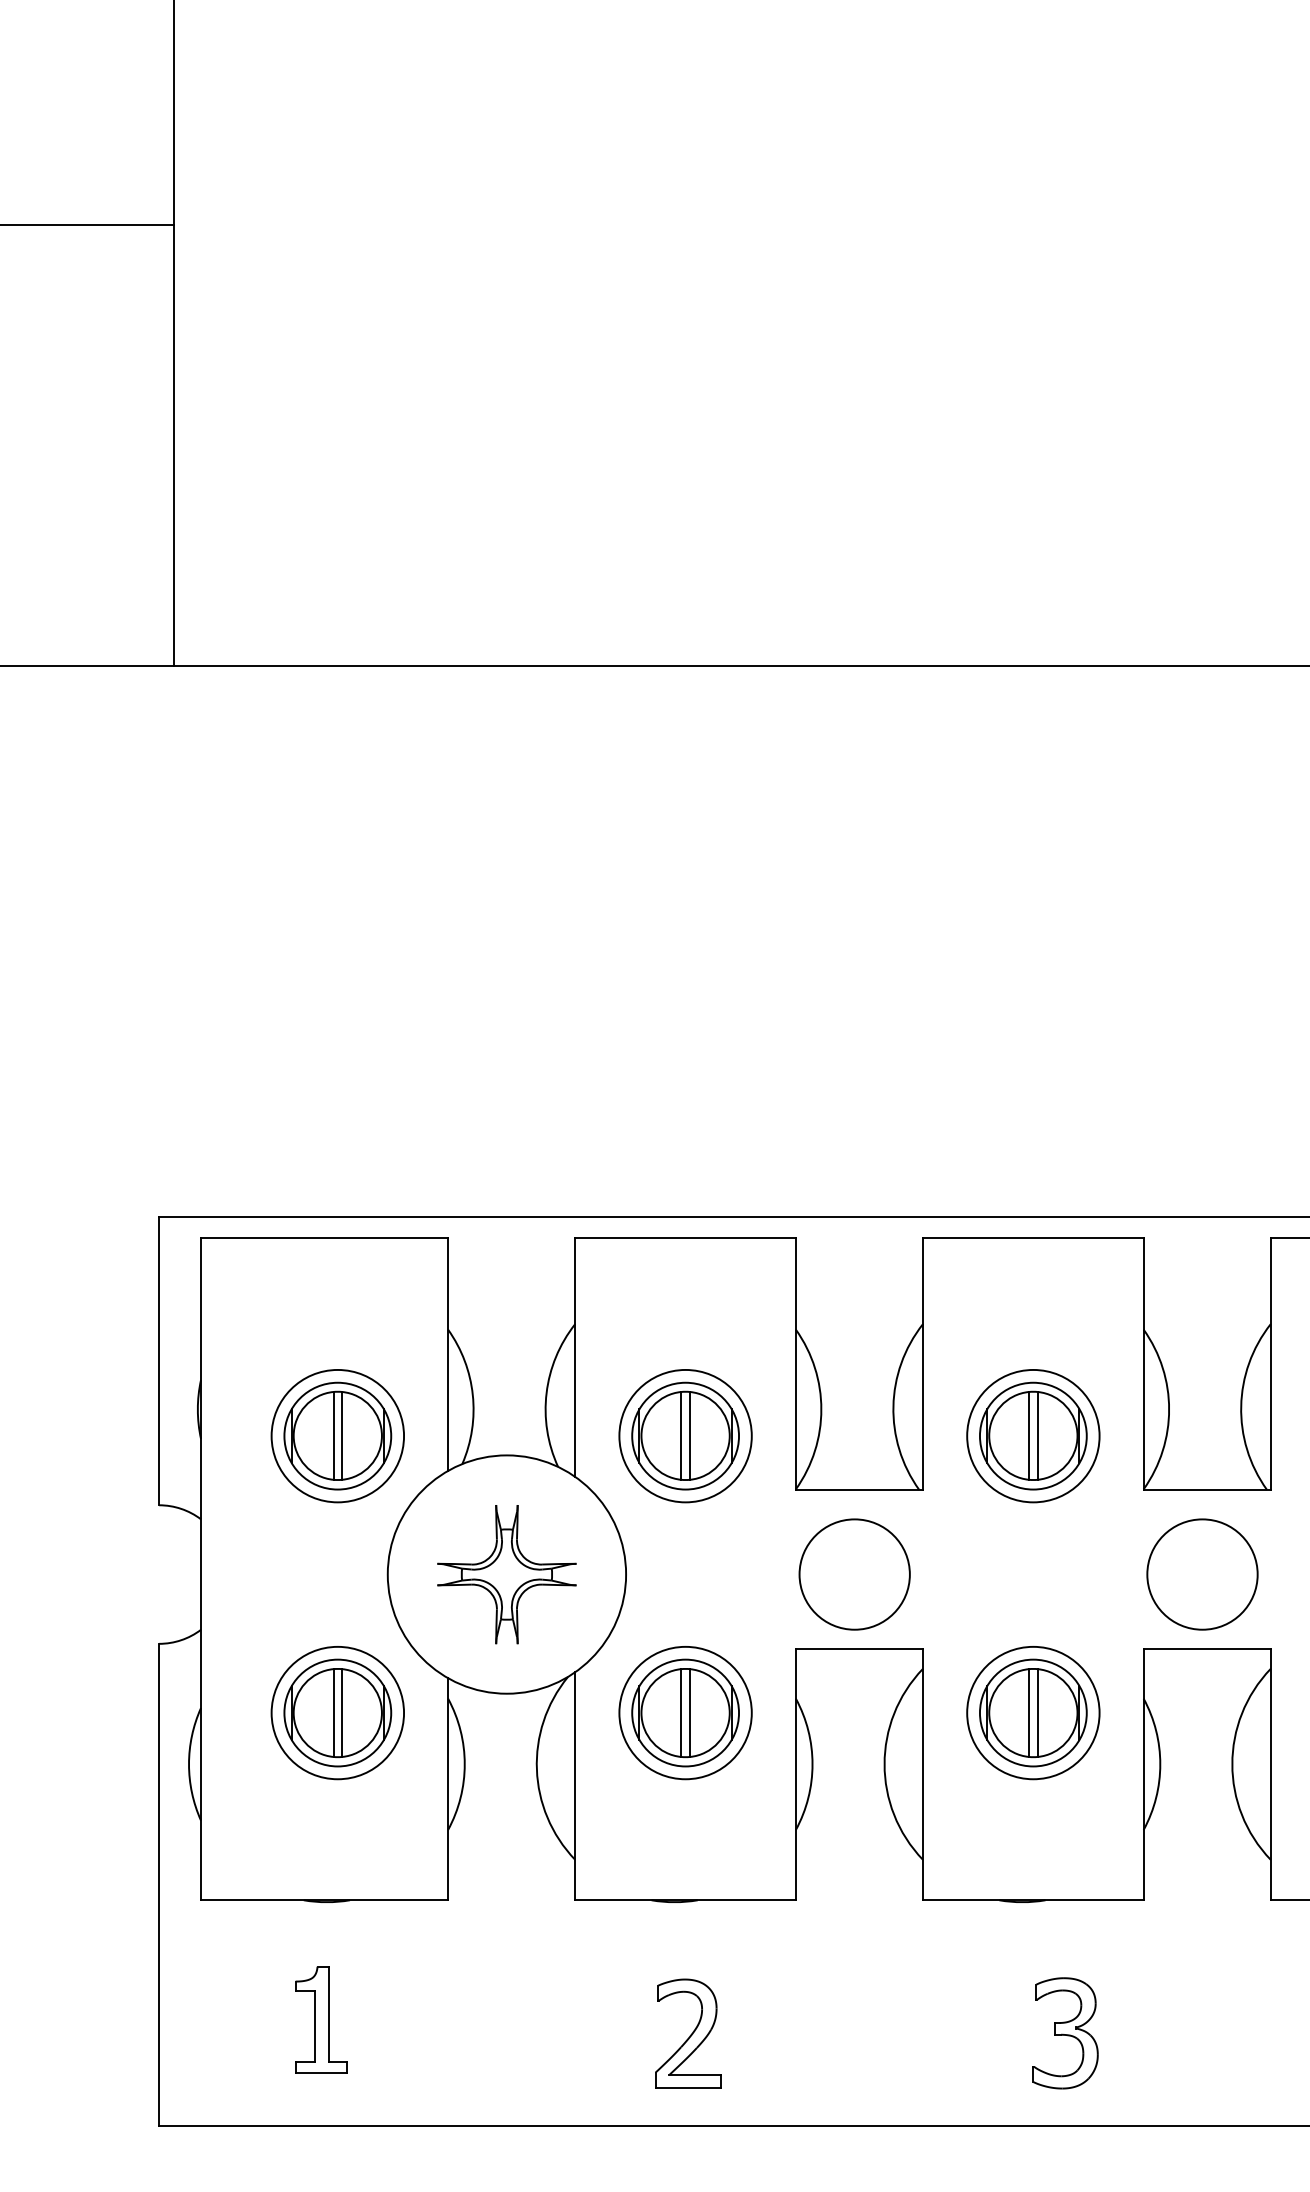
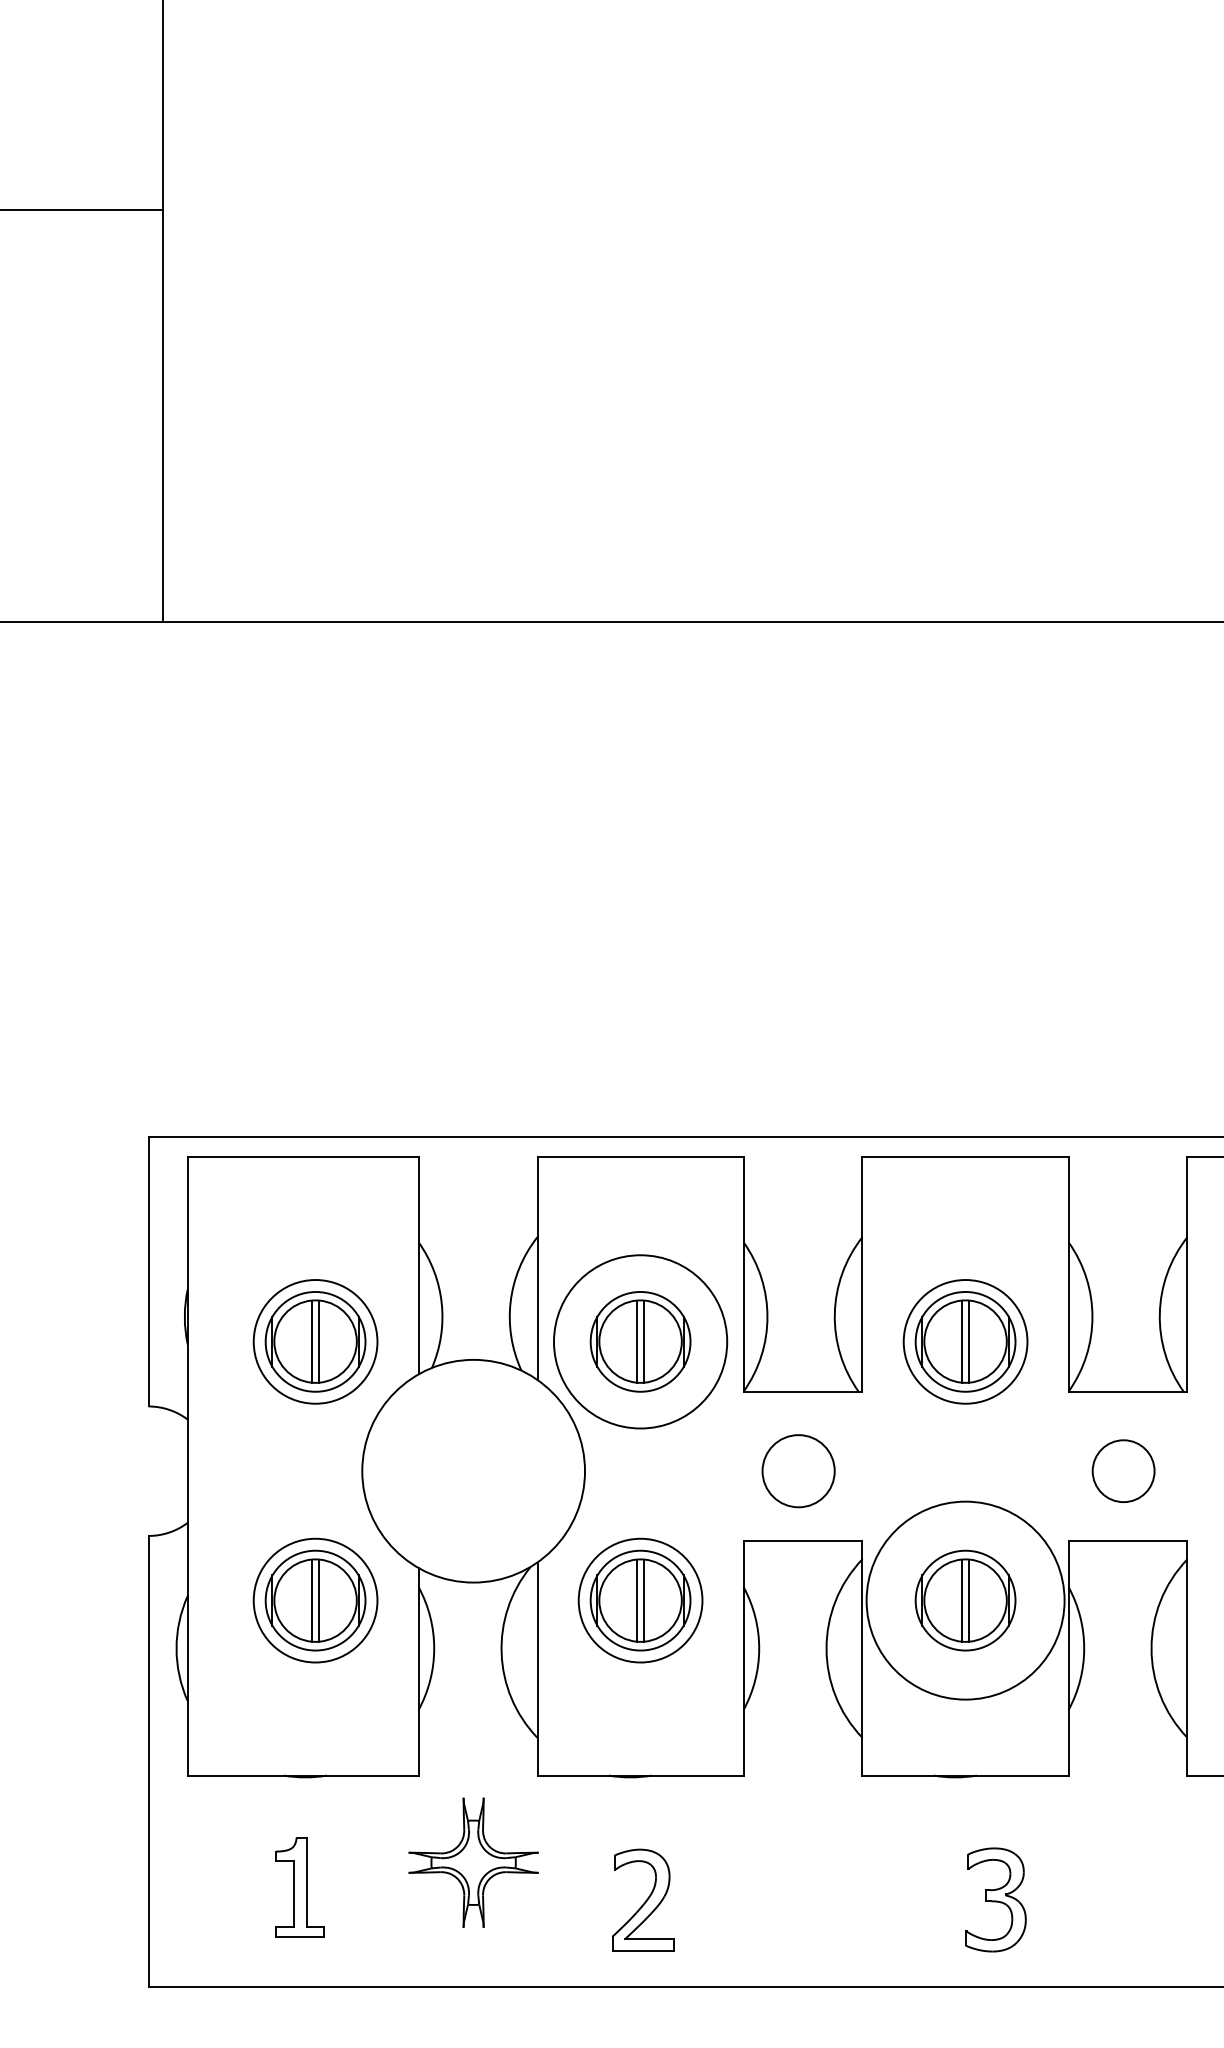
circle: (685, 1435) -> (640, 1341), size x1.4
part: (506, 1574) -> (473, 1862), moved
circle: (854, 1574) -> (798, 1471), size x0.7
circle: (1202, 1574) -> (1123, 1471), size x0.6
circle: (1033, 1712) -> (965, 1600), size x1.6

